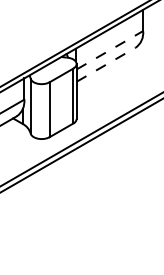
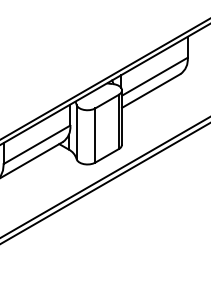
line: (109, 50) -> (154, 76), dashed -> solid
line: (106, 65) -> (151, 91), dashed -> solid

